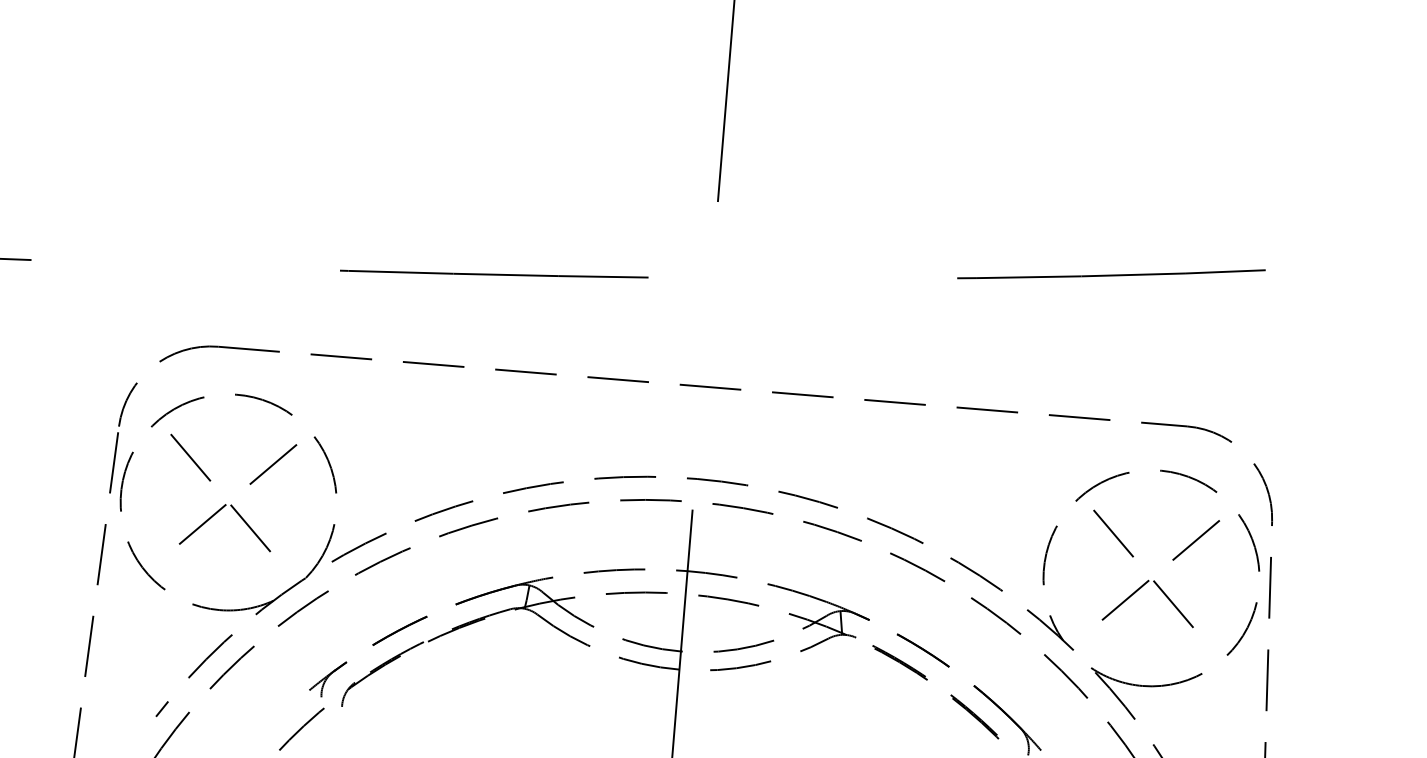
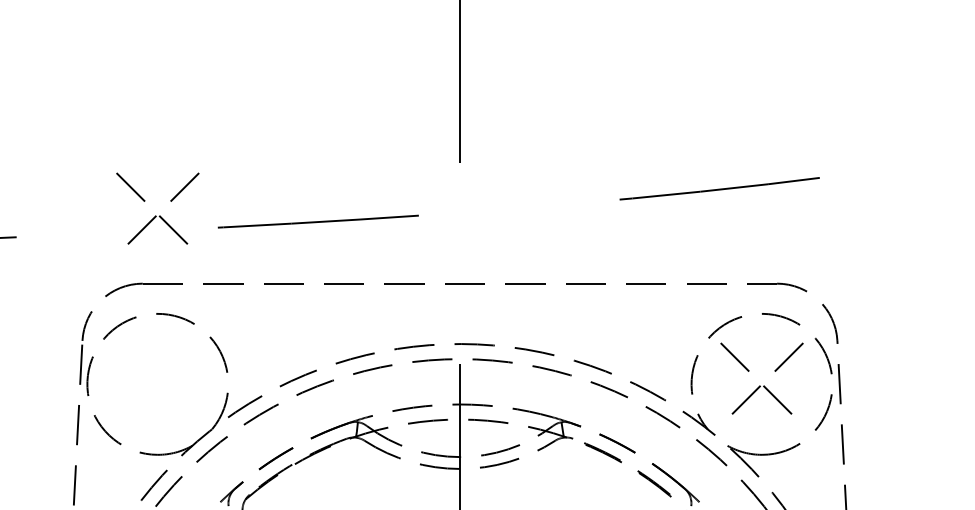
part: (226, 504) -> (156, 215), moved

